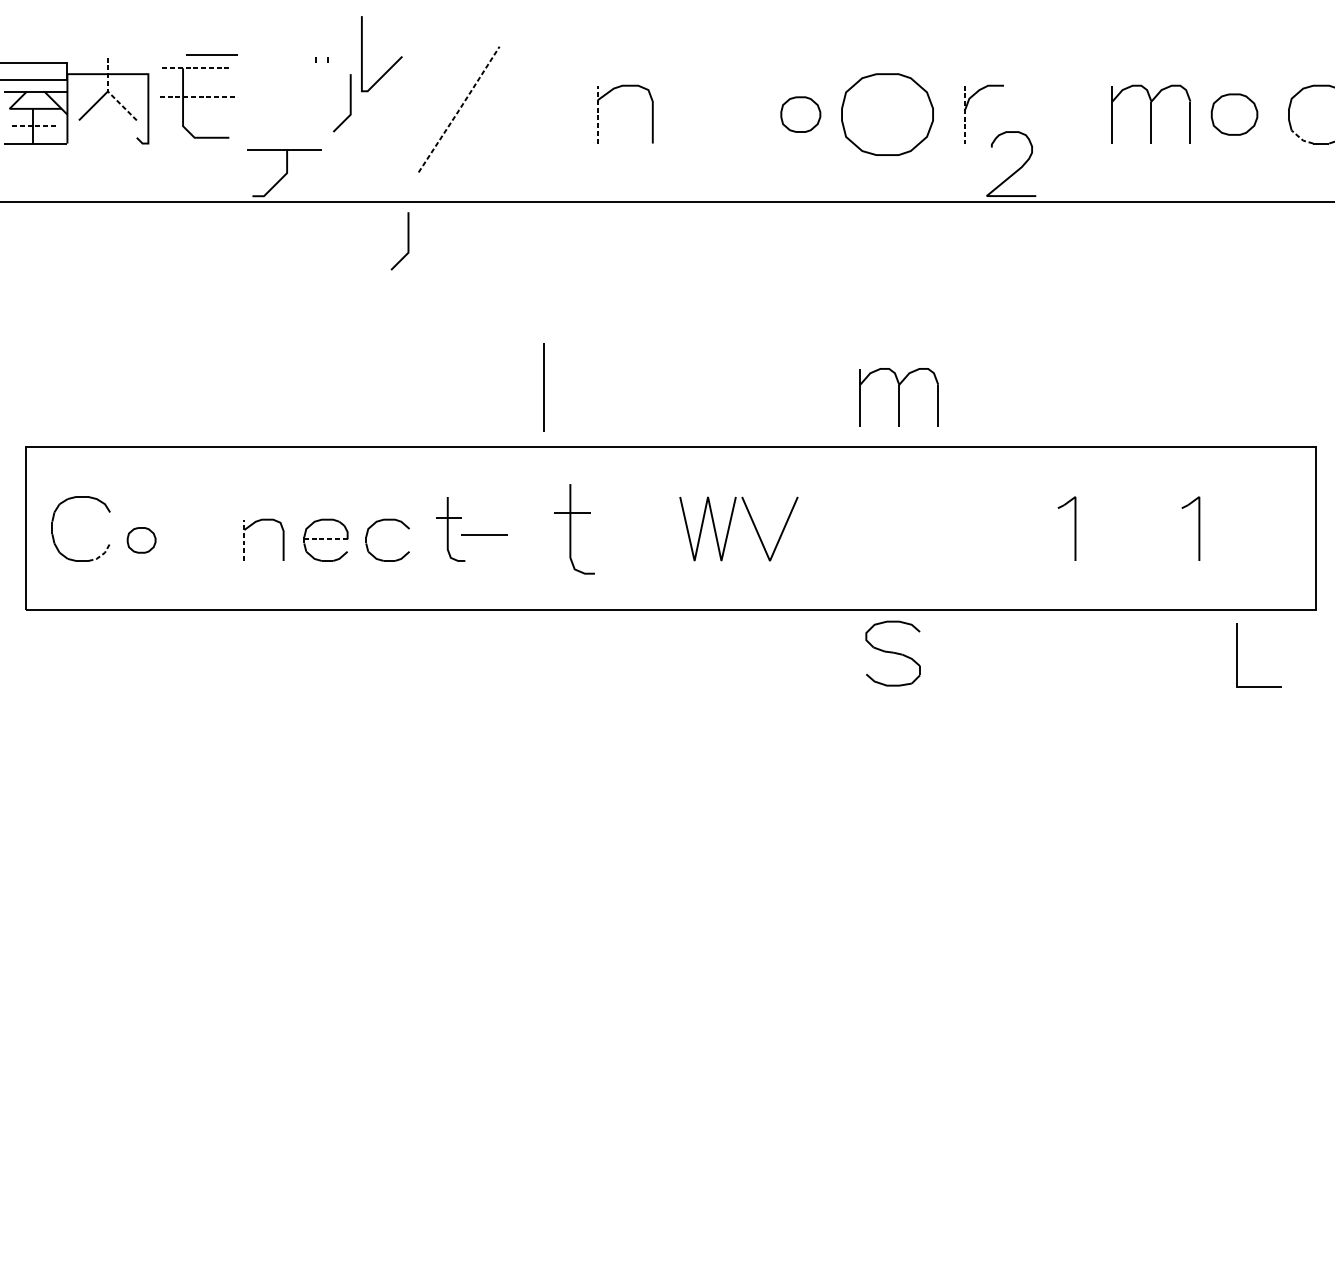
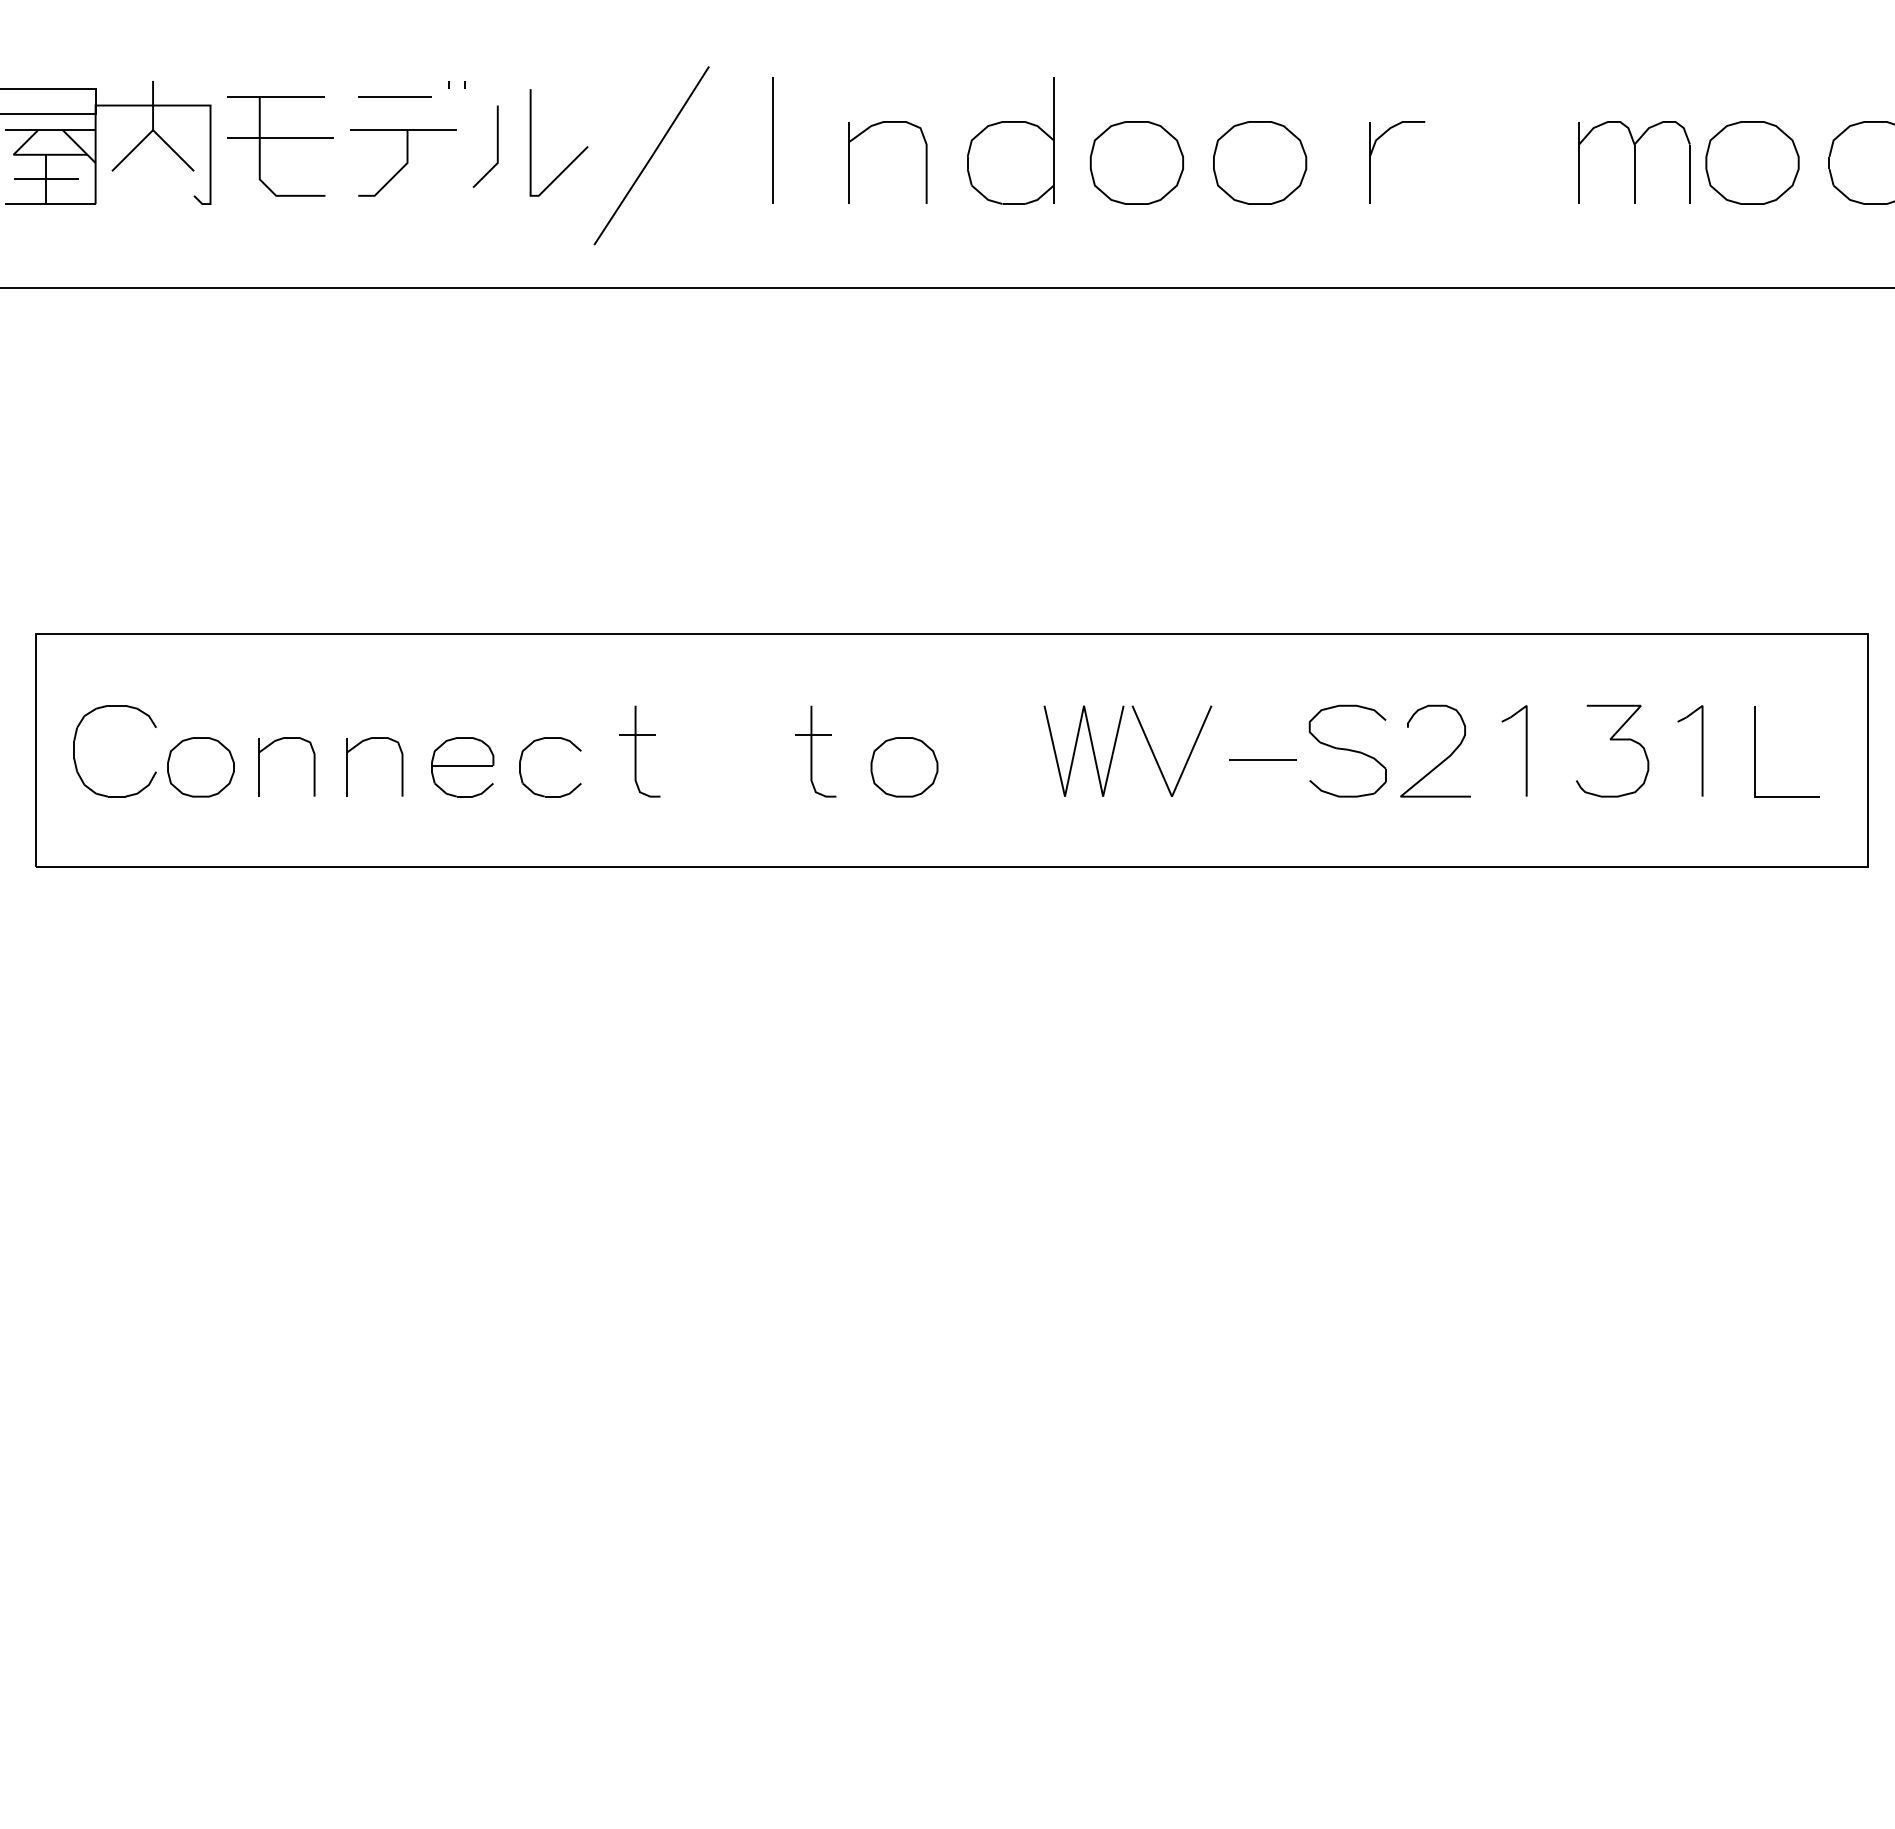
line: (211, 54) -> (394, 96), moved
line: (392, 64) -> (574, 158), moved
line: (194, 68) -> (275, 97), dashed -> solid
line: (109, 93) -> (155, 132), dashed -> solid
line: (197, 97) -> (280, 138), dashed -> solid
part: (711, 98) -> (1010, 140), added
line: (459, 110) -> (652, 156), dashed -> solid
line: (597, 114) -> (848, 162), dashed -> solid
part: (800, 114) -> (1136, 162), size x1.67
part: (887, 114) -> (1260, 162), size x0.71
line: (964, 114) -> (1369, 163), dashed -> solid
part: (1234, 114) -> (1752, 162), size x1.43
line: (32, 126) -> (46, 179), dashed -> solid
line: (1301, 138) -> (1847, 197), dashed -> solid
curve: (1016, 170) -> (1442, 760), moved
part: (284, 172) -> (403, 162), moved
line: (407, 241) -> (578, 342), removed
line: (544, 387) -> (772, 140), moved
part: (899, 397) -> (1276, 564), removed
curve: (1135, 521) -> (1612, 740), added
part: (189, 525) -> (269, 746), added
part: (730, 526) -> (1115, 747), moved
part: (574, 529) -> (815, 751), size x0.71
line: (484, 534) -> (1262, 759), moved
line: (244, 539) -> (346, 766), dashed -> solid
line: (325, 539) -> (462, 765), dashed -> solid
part: (141, 540) -> (200, 767), size x1.67
part: (637, 540) -> (904, 767), added
line: (101, 555) -> (144, 788), dashed -> solid
part: (892, 653) -> (1347, 750), moved
line: (1236, 655) -> (1755, 751), moved

